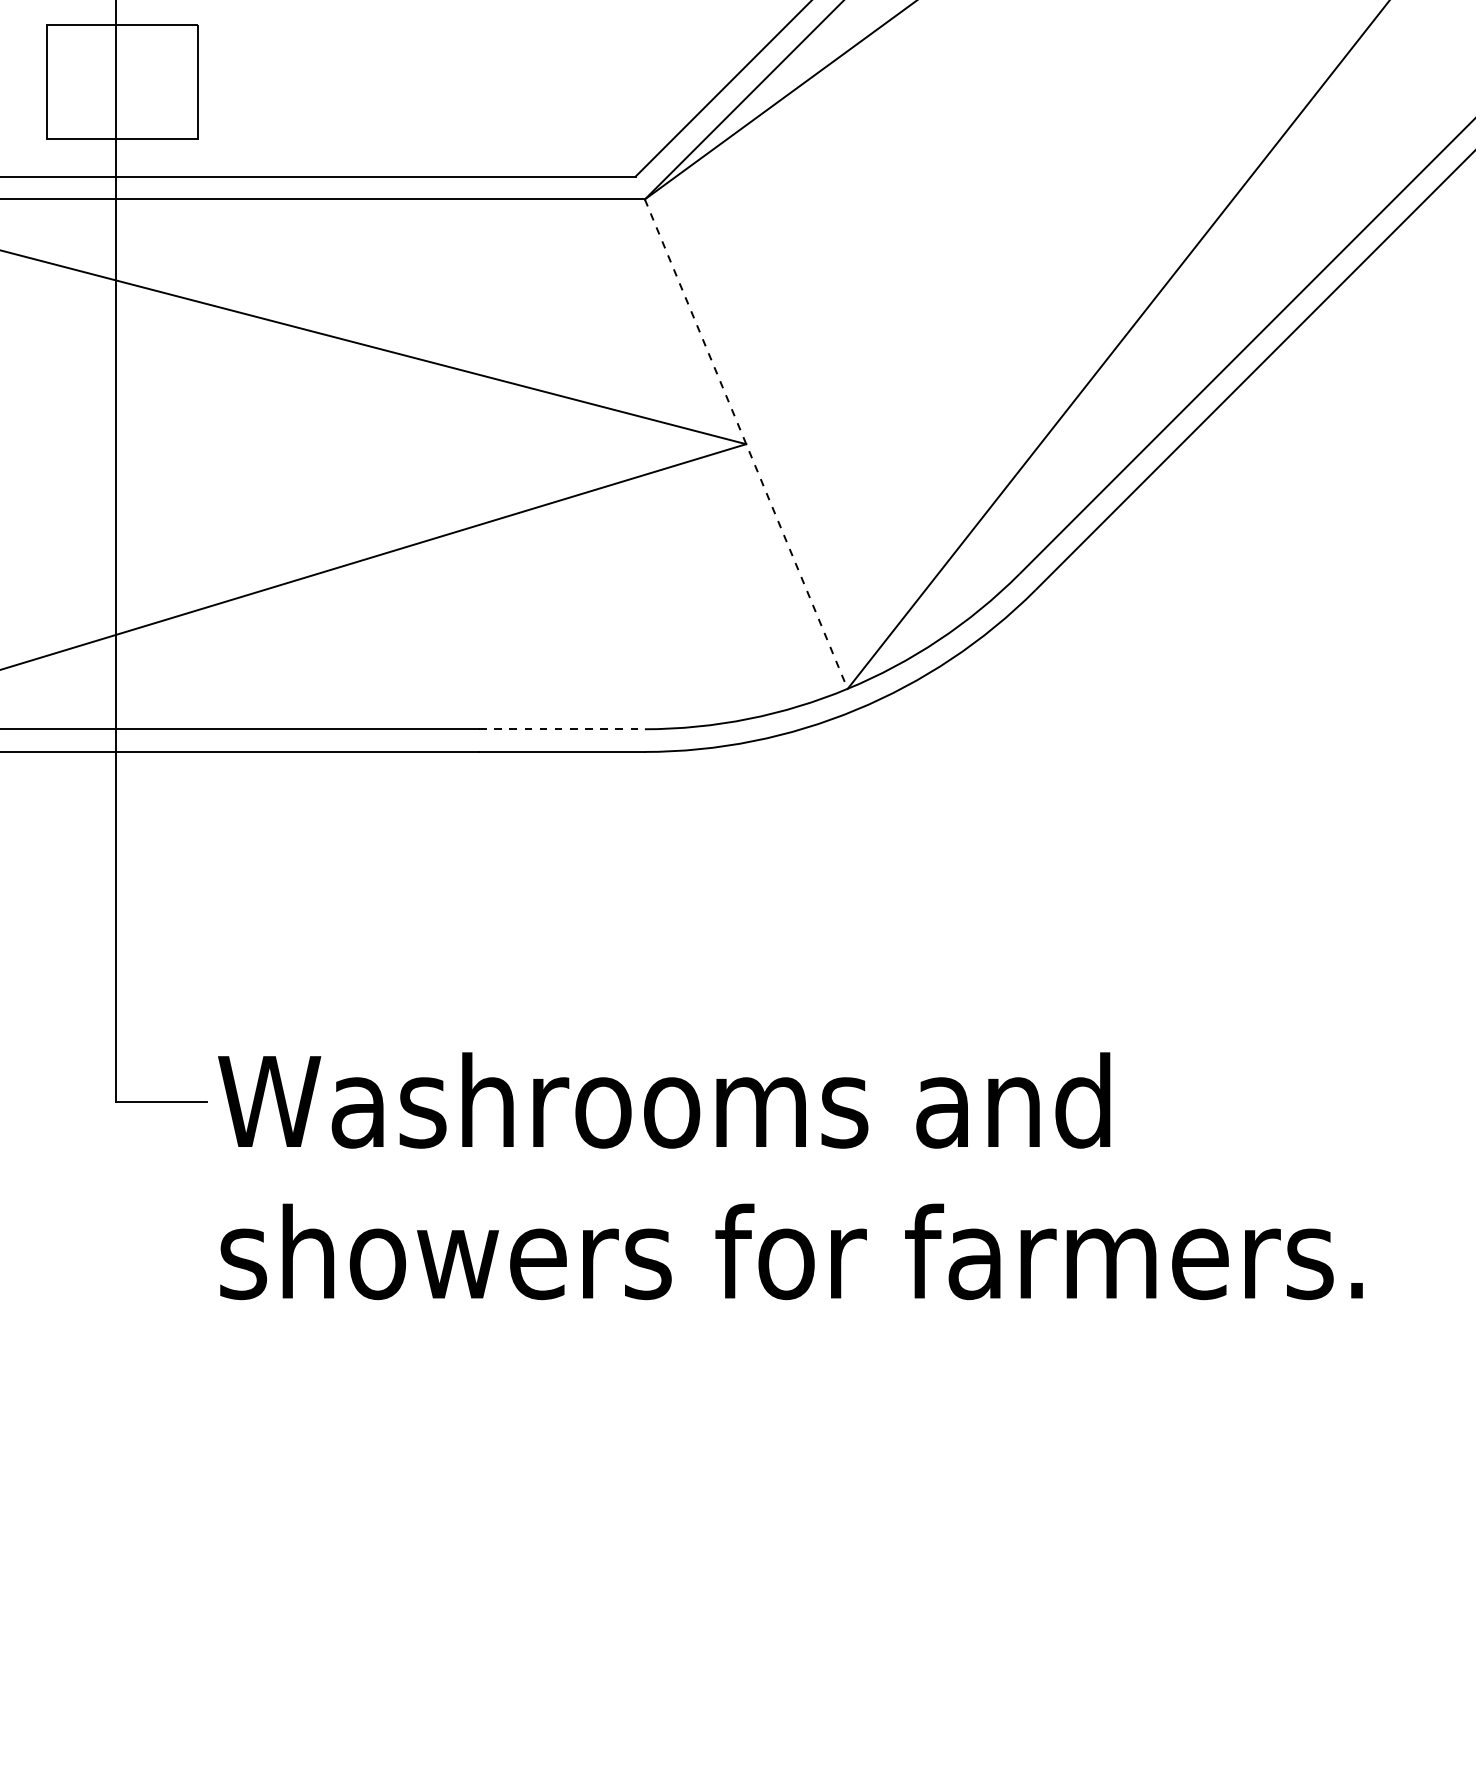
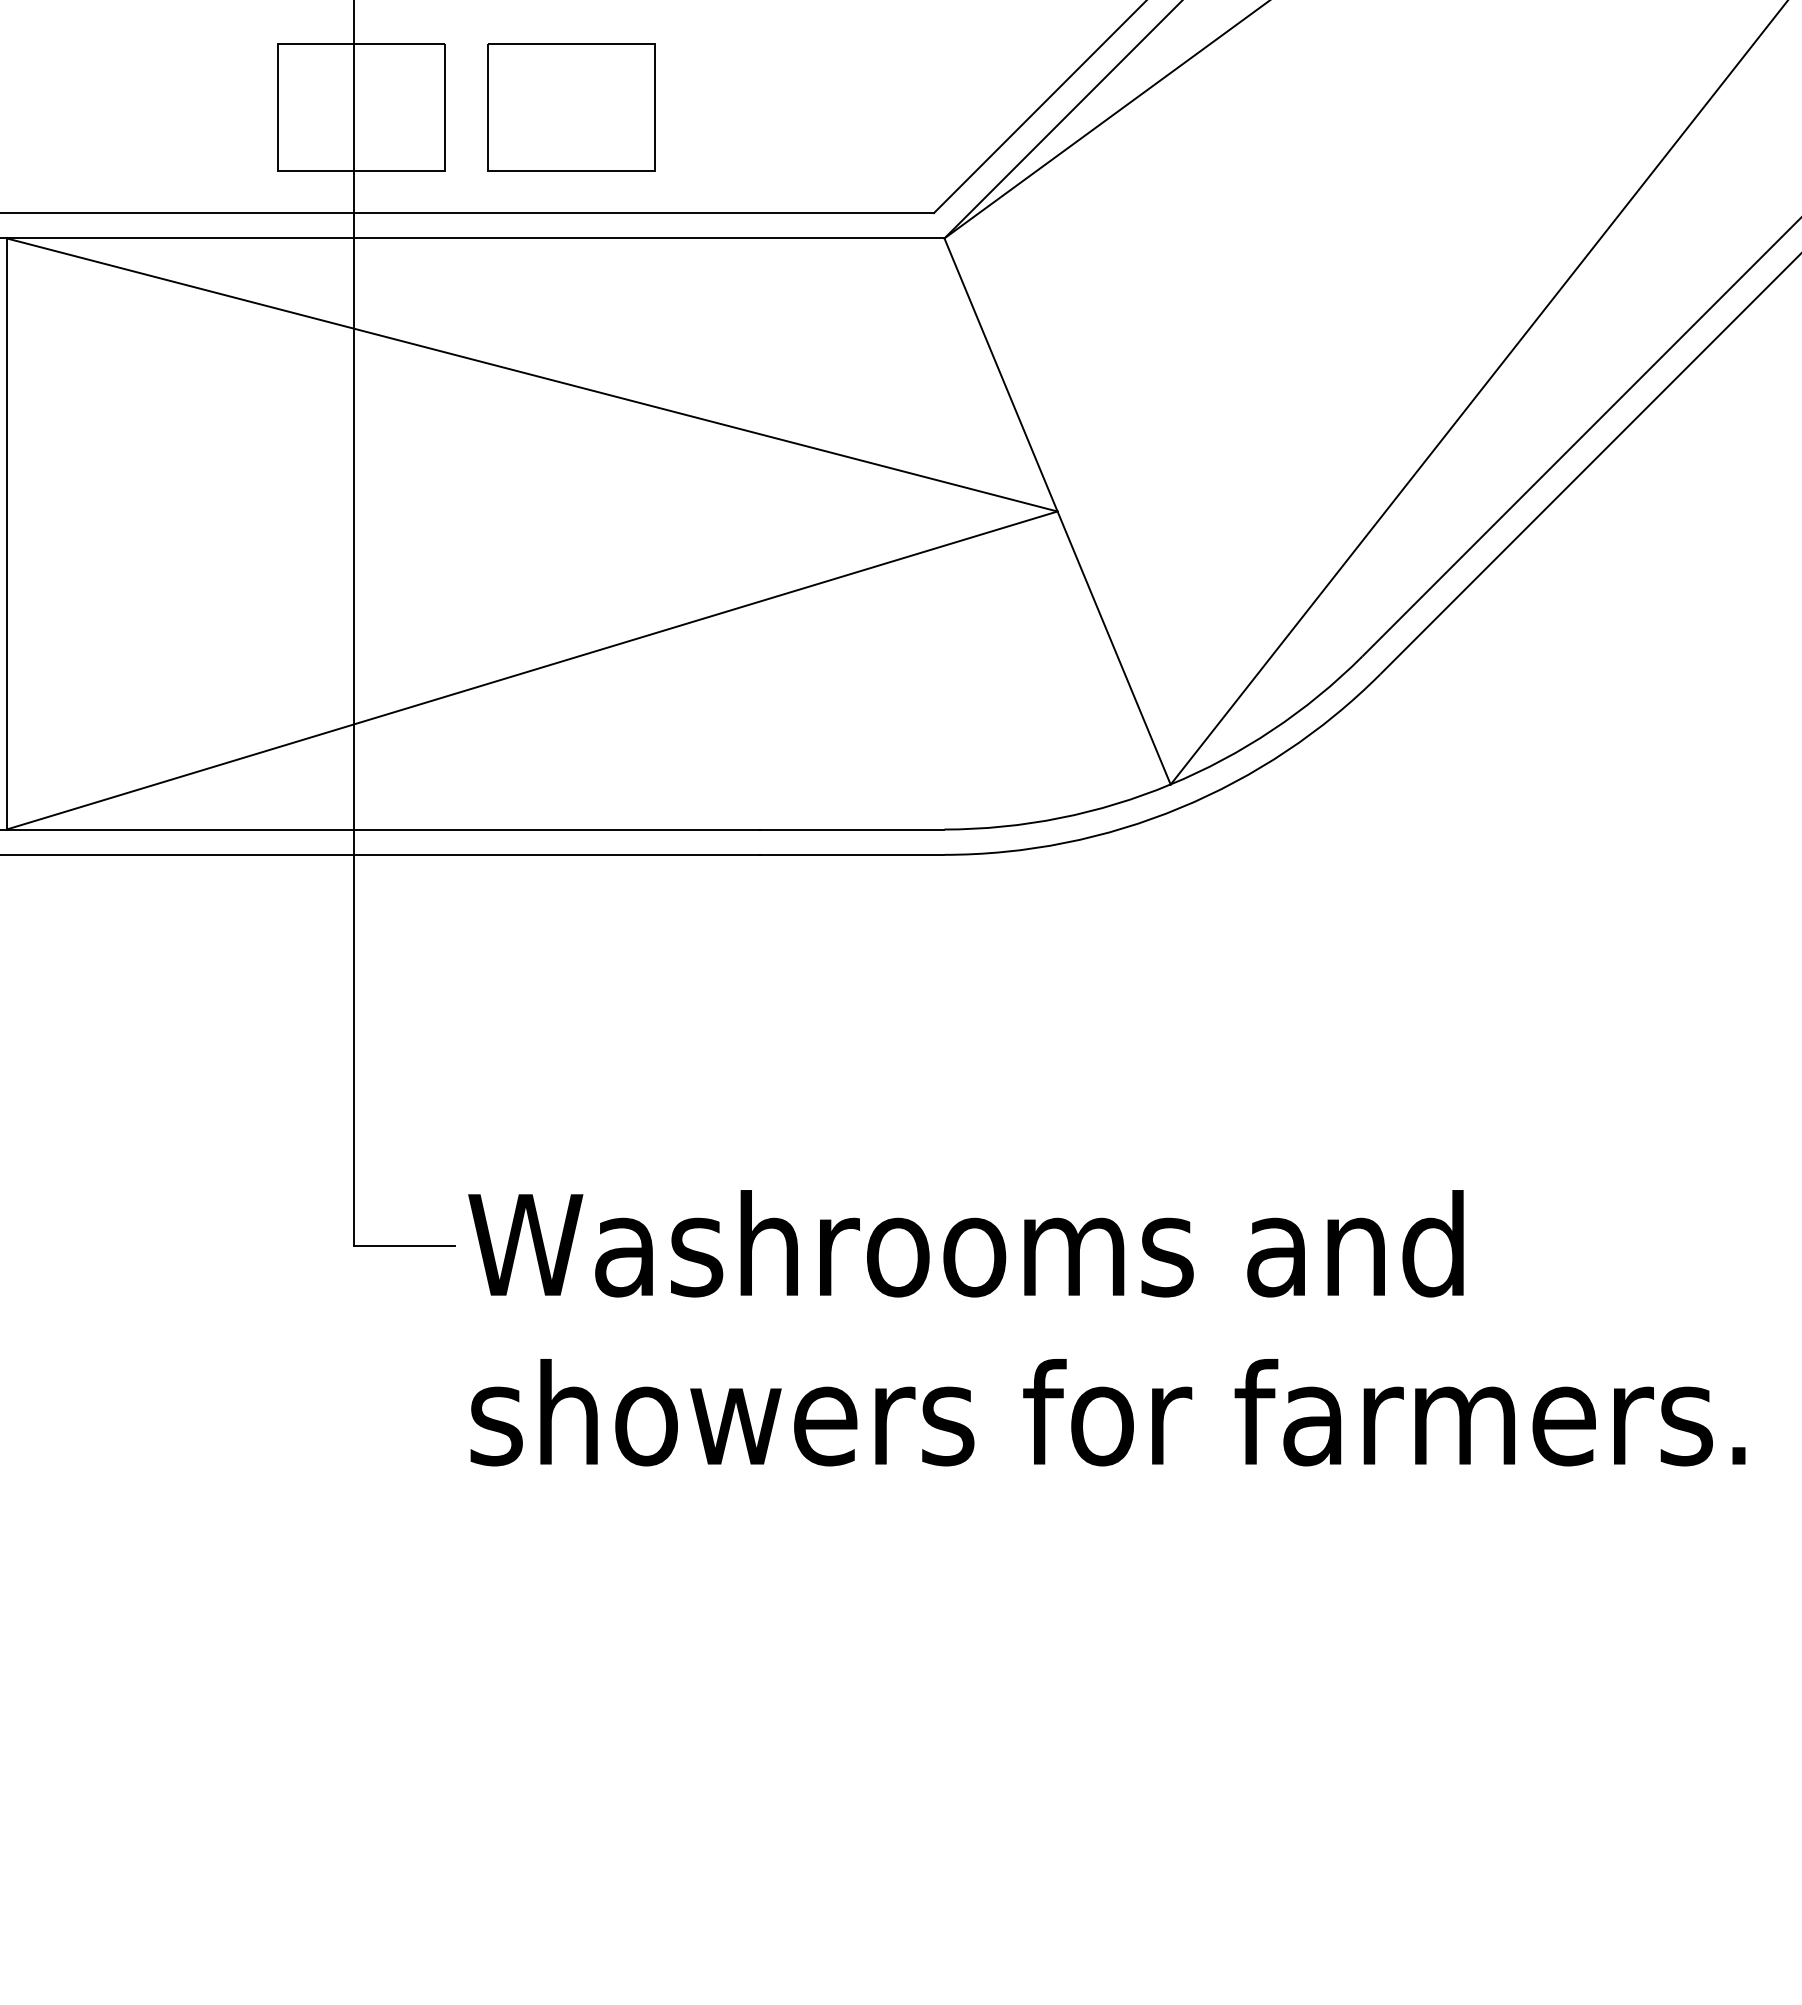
part: (310, 82) -> (571, 107), added
line: (746, 444) -> (1057, 511), dashed -> solid
line: (562, 729) -> (852, 829), dashed -> solid

